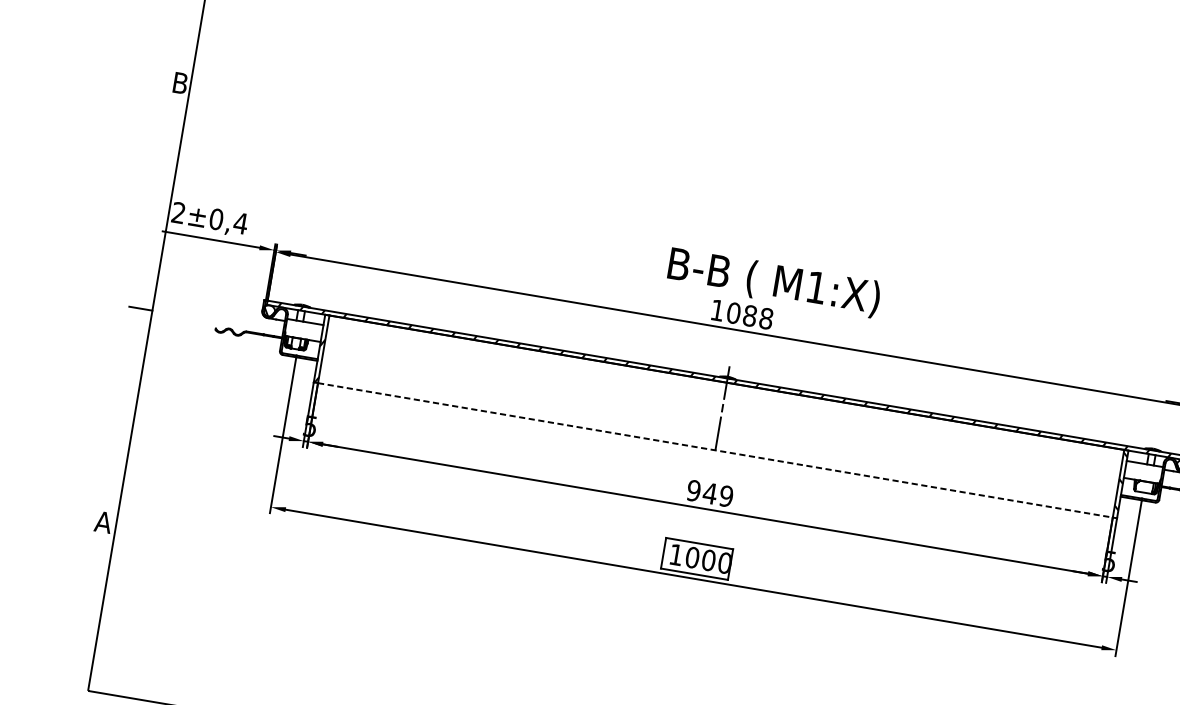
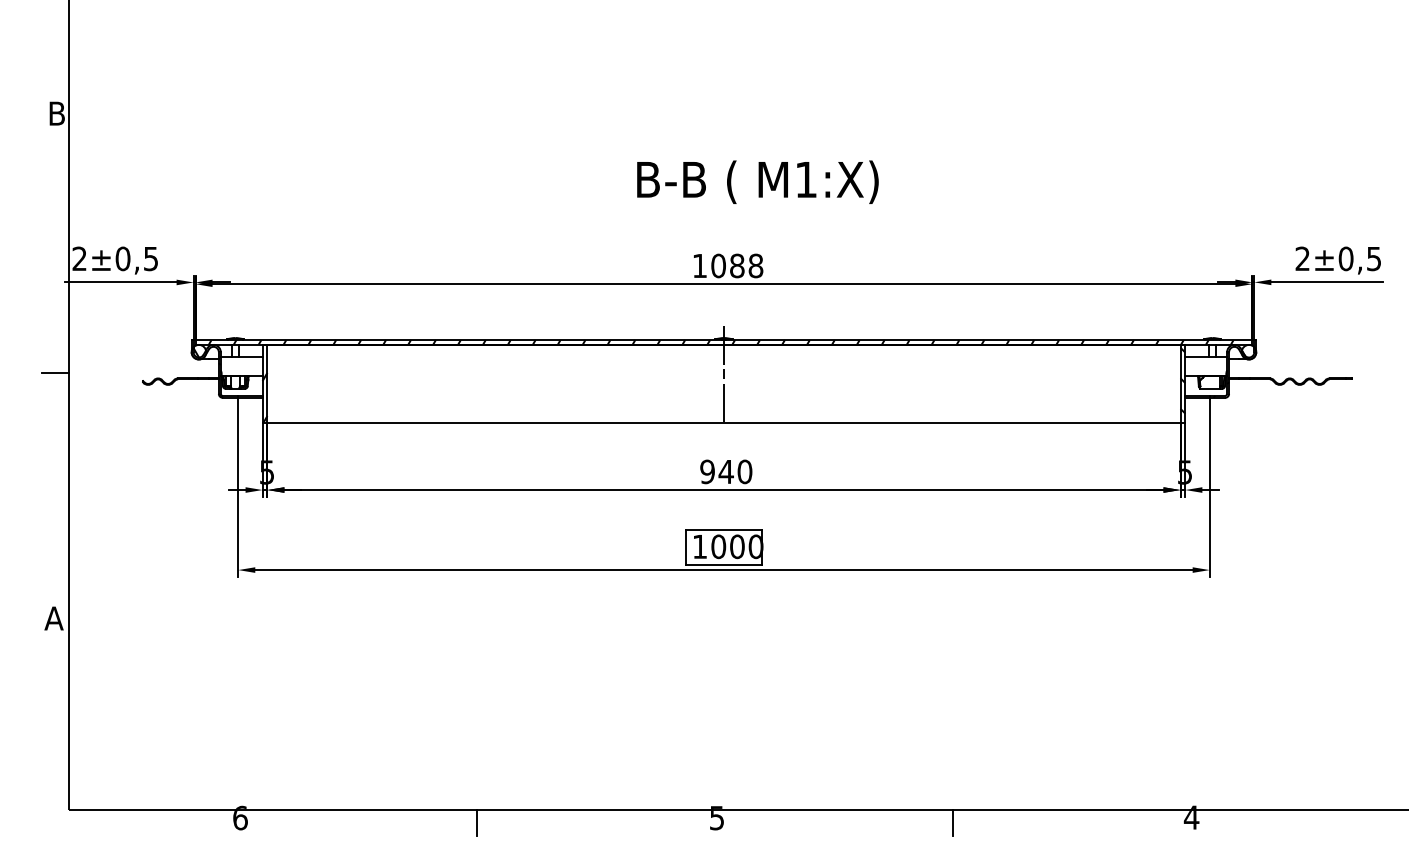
text: (240, 223) -> (150, 259), ±0,4 -> ±0,5
text: (773, 281) -> (757, 181), moved
line: (715, 450) -> (723, 422), dashed -> solid
text: (726, 495) -> (744, 471), 949 -> 940

